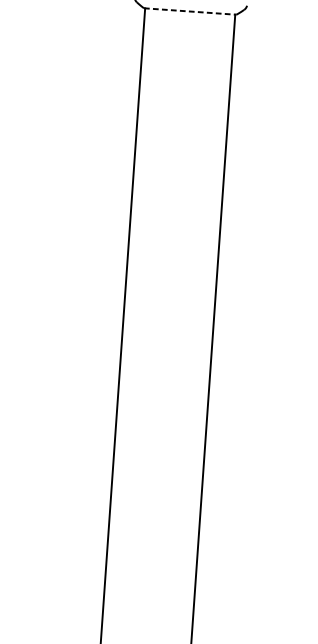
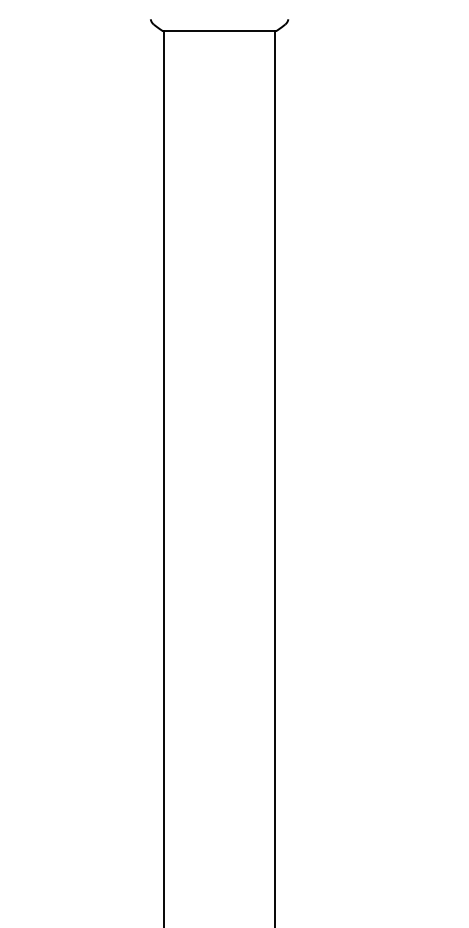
line: (190, 11) -> (219, 31), dashed -> solid

